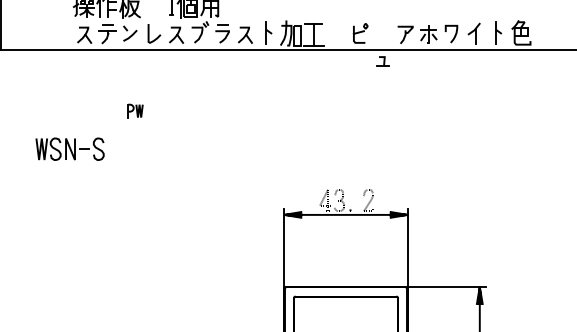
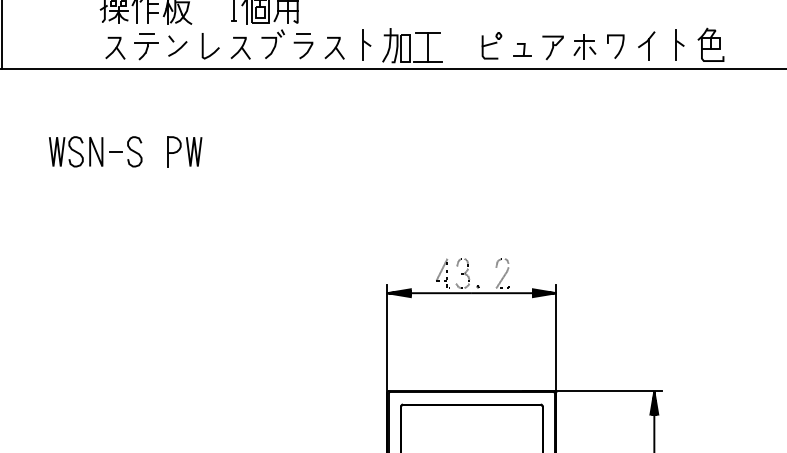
part: (382, 61) -> (521, 49), moved
part: (135, 110) -> (184, 150), size x1.67
part: (69, 148) -> (94, 150), moved

